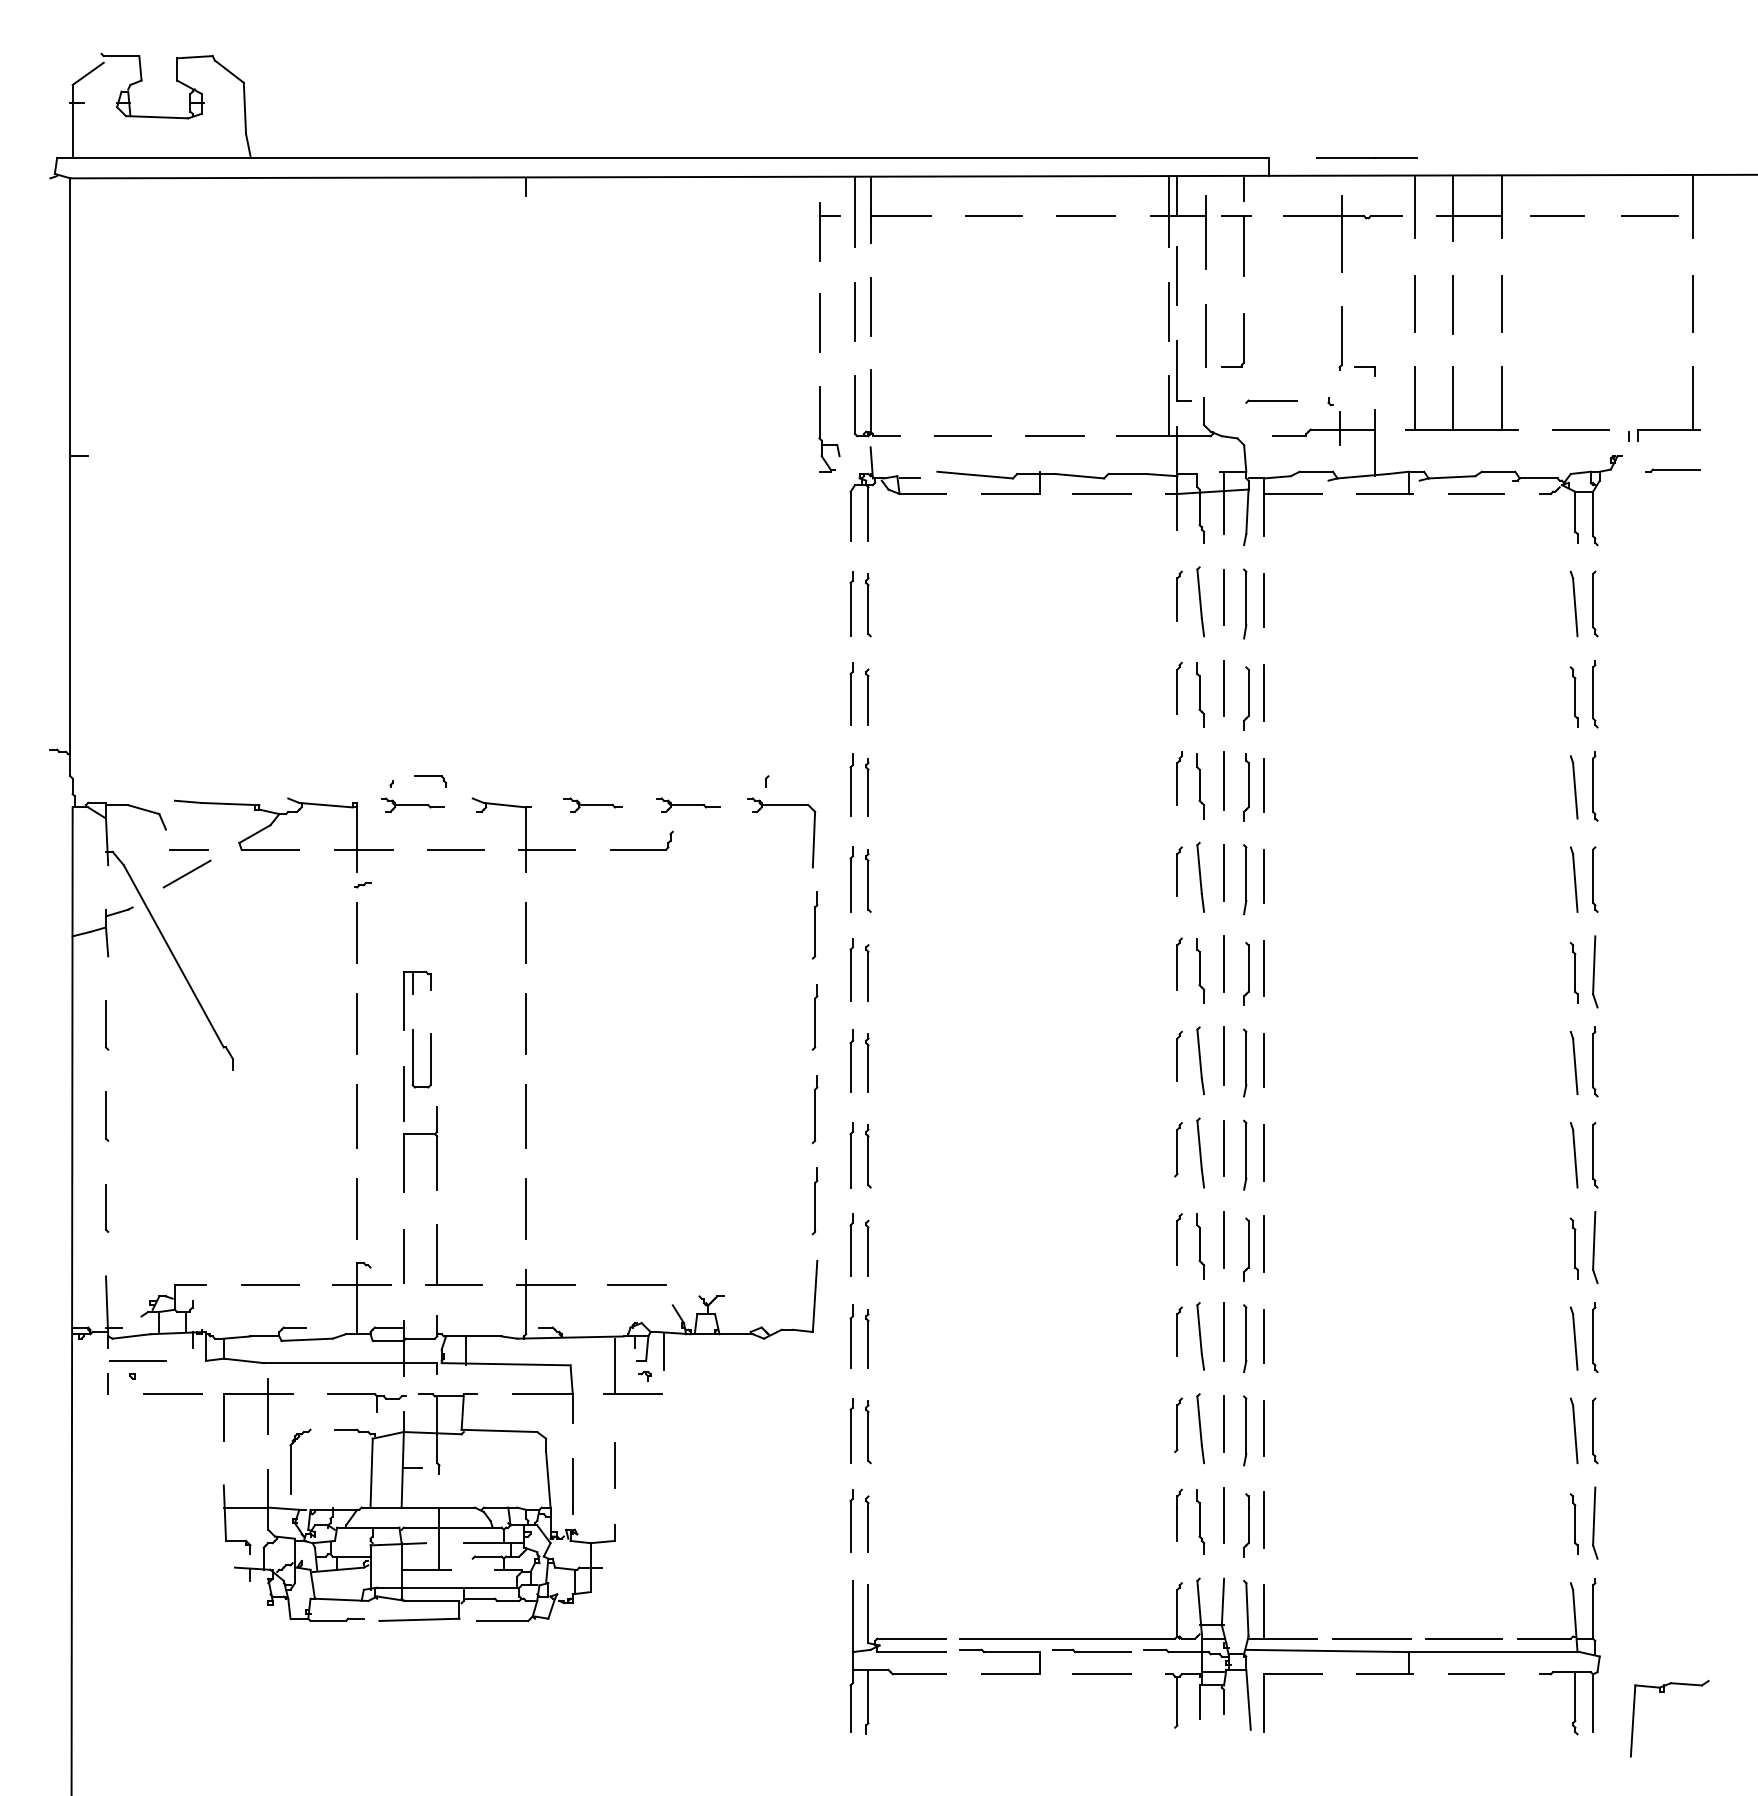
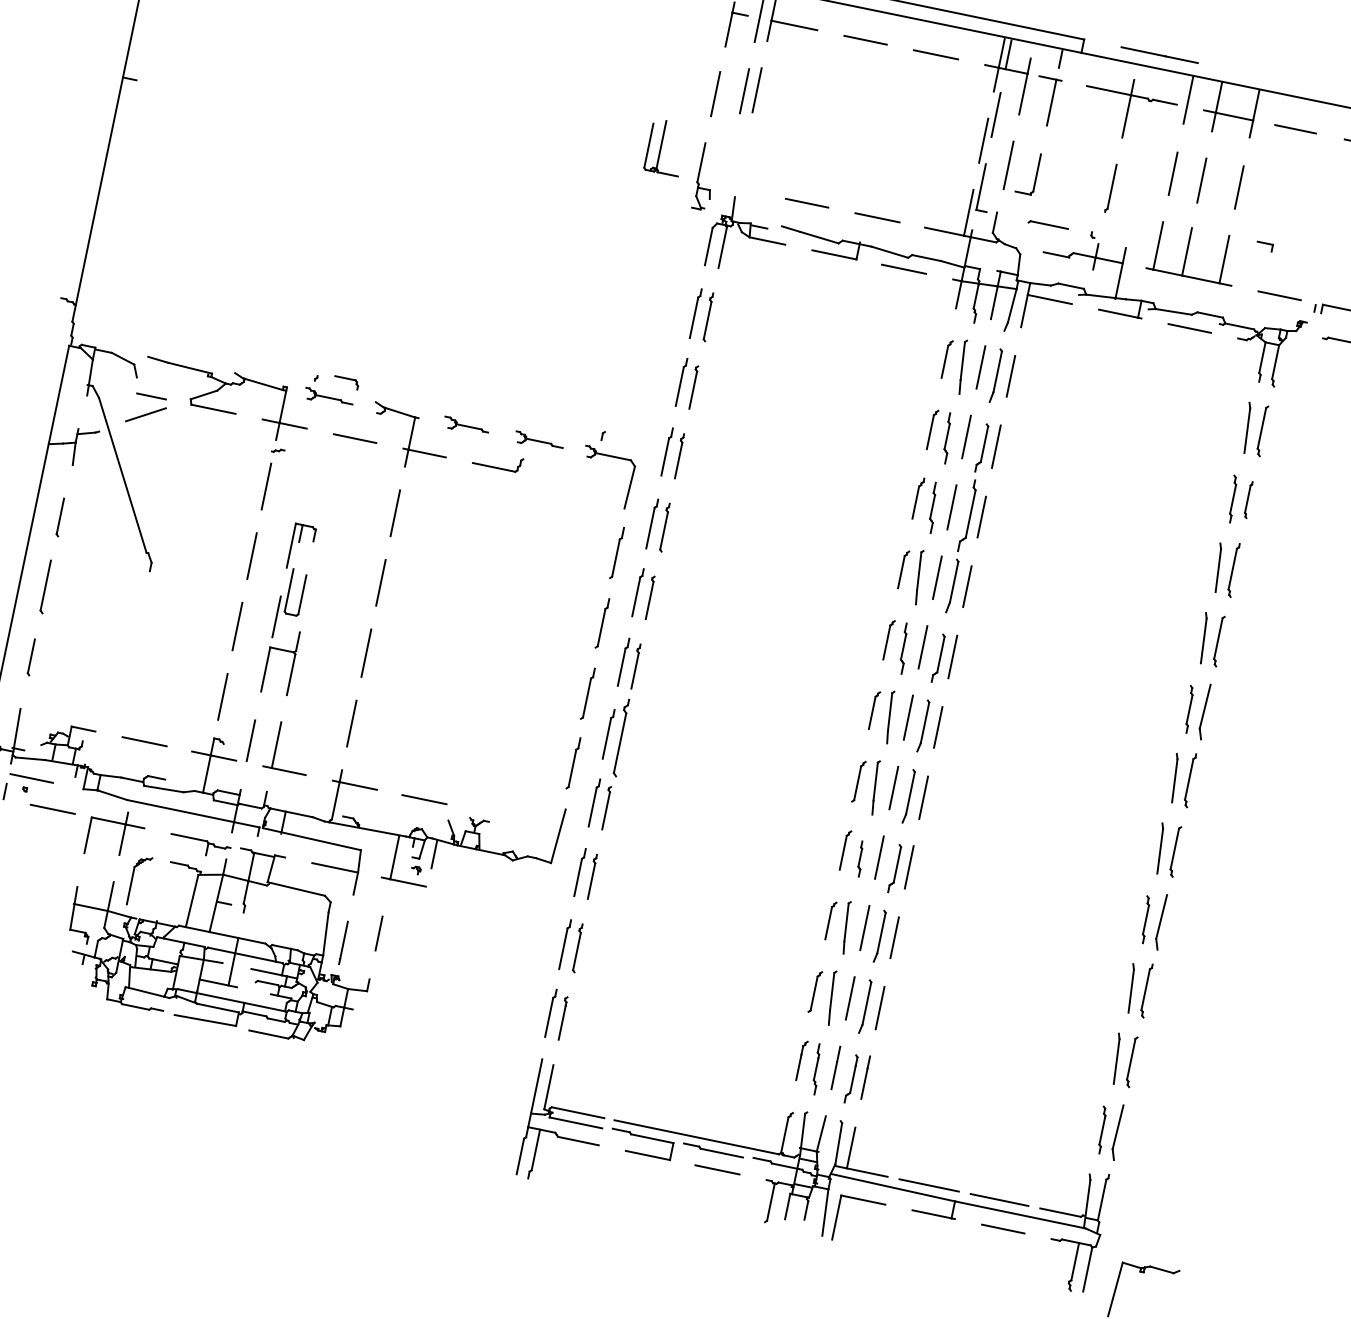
part: (1364, 371) -> (1264, 246), moved
part: (877, 403) -> (666, 148), moved
part: (1595, 694) -> (1248, 500), size x0.7
part: (1246, 787) -> (967, 516), size x1.4
part: (106, 1116) -> (46, 586), size x1.4
part: (868, 1156) -> (621, 737), size x1.6
part: (1200, 1246) -> (860, 859), size x0.7

